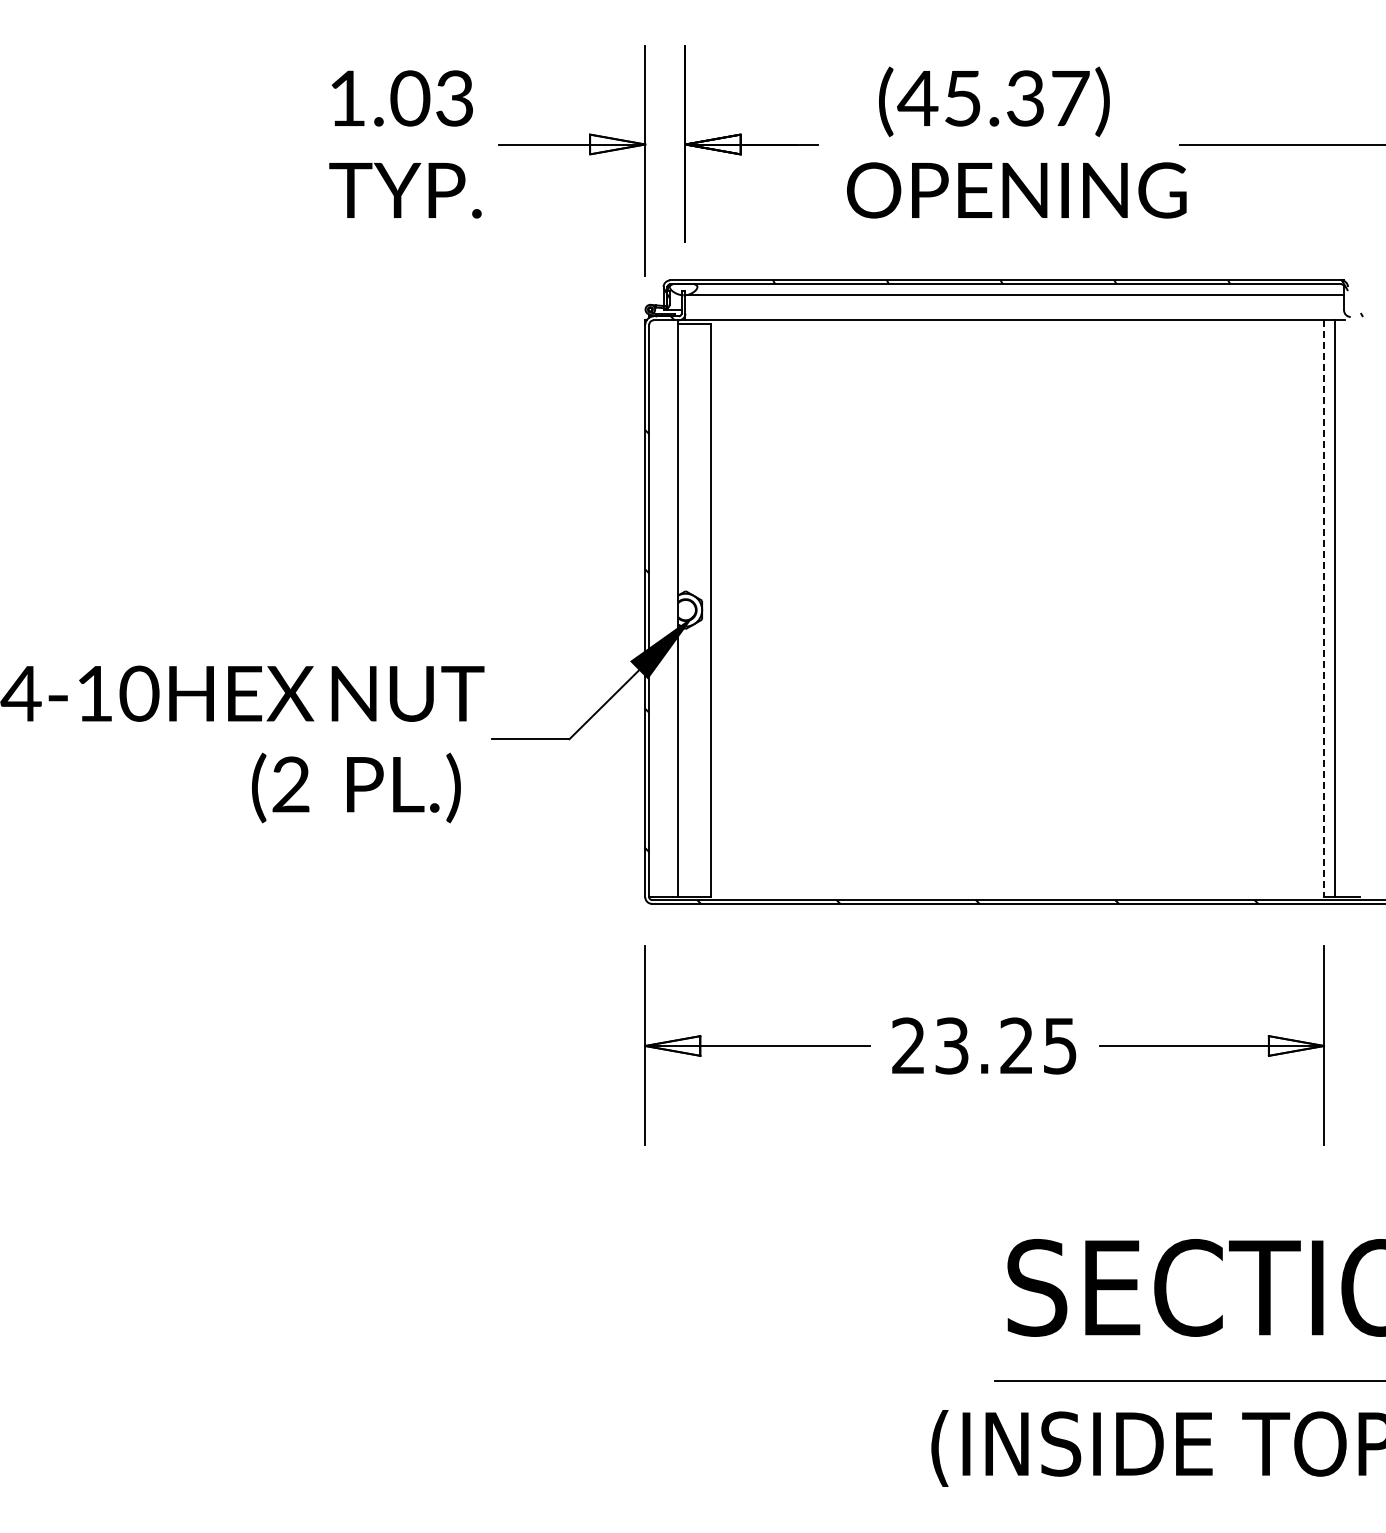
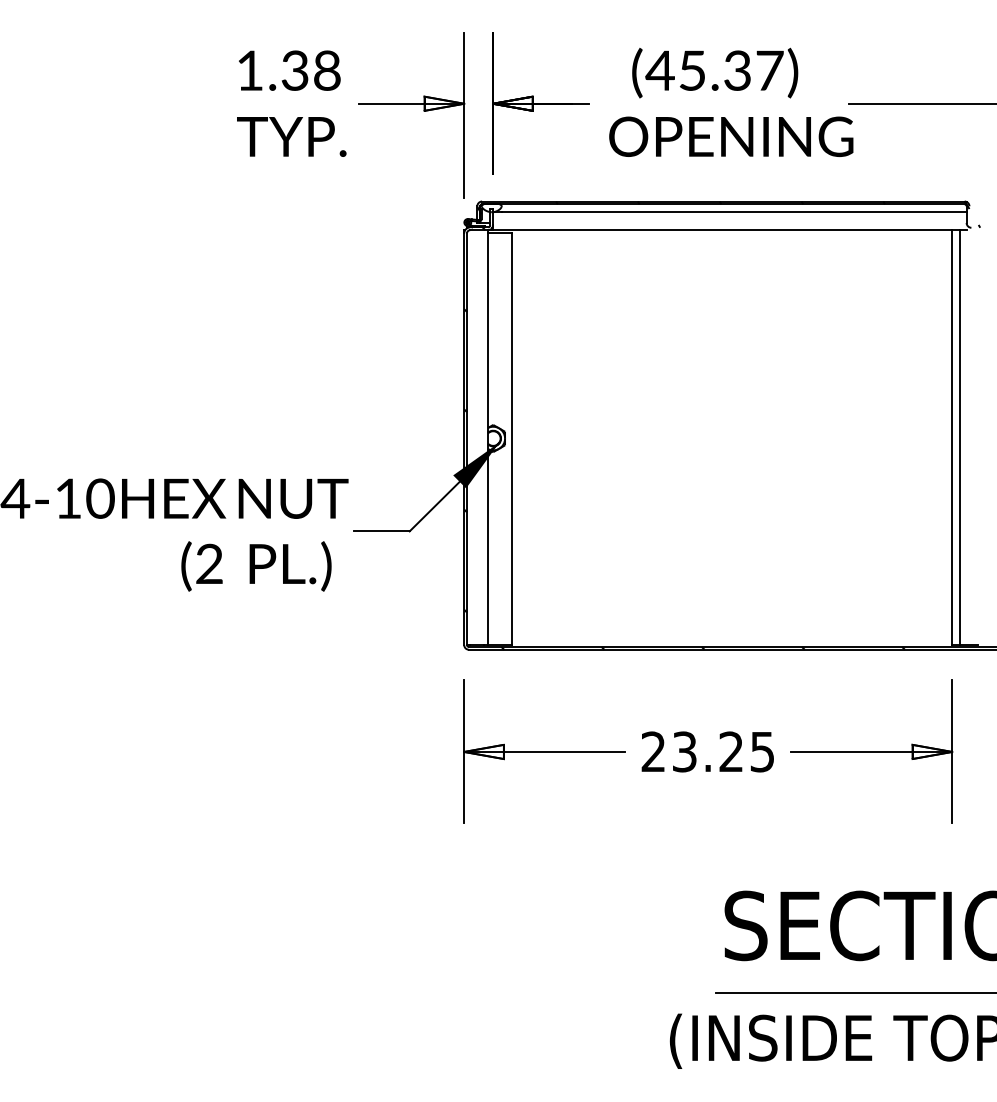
text: (431, 98) -> (310, 70), 1.03 -> 1.38
line: (1324, 609) -> (952, 438), dashed -> solid

